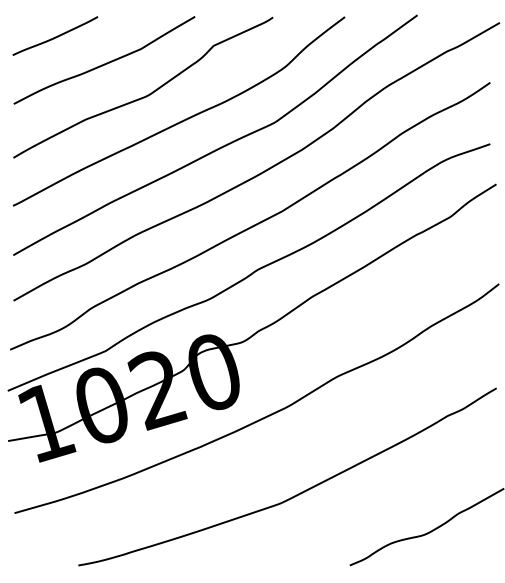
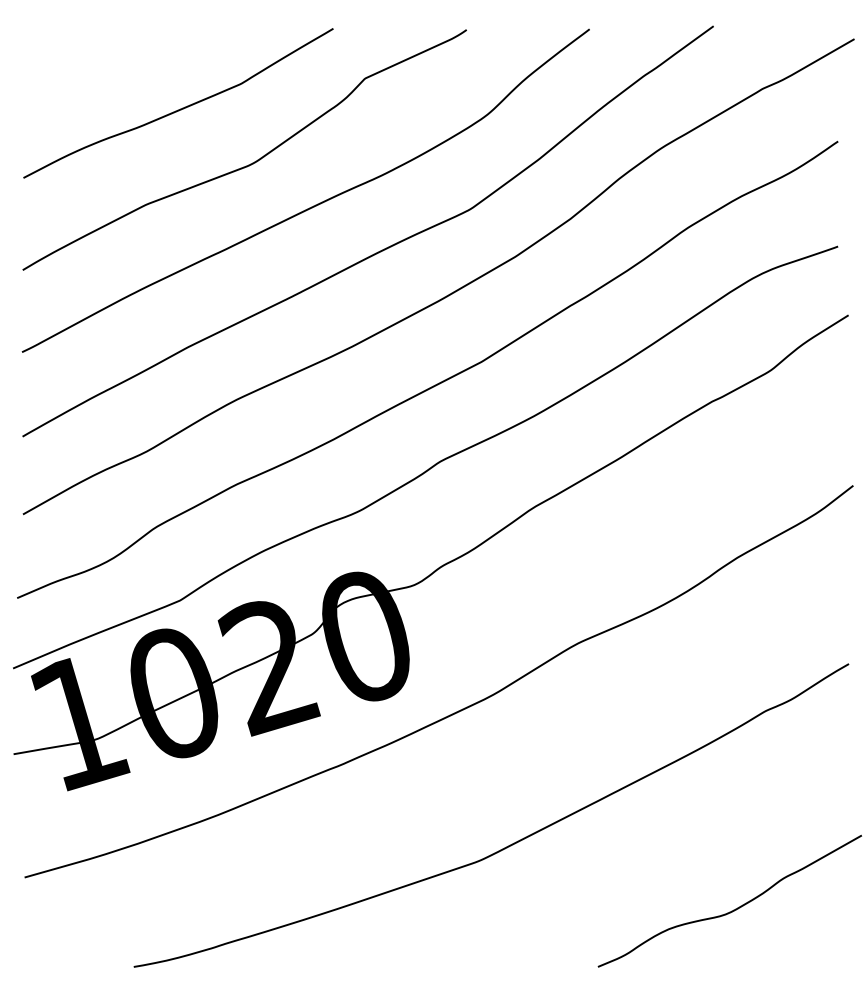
curve: (55, 36) -> (94, 62), removed

